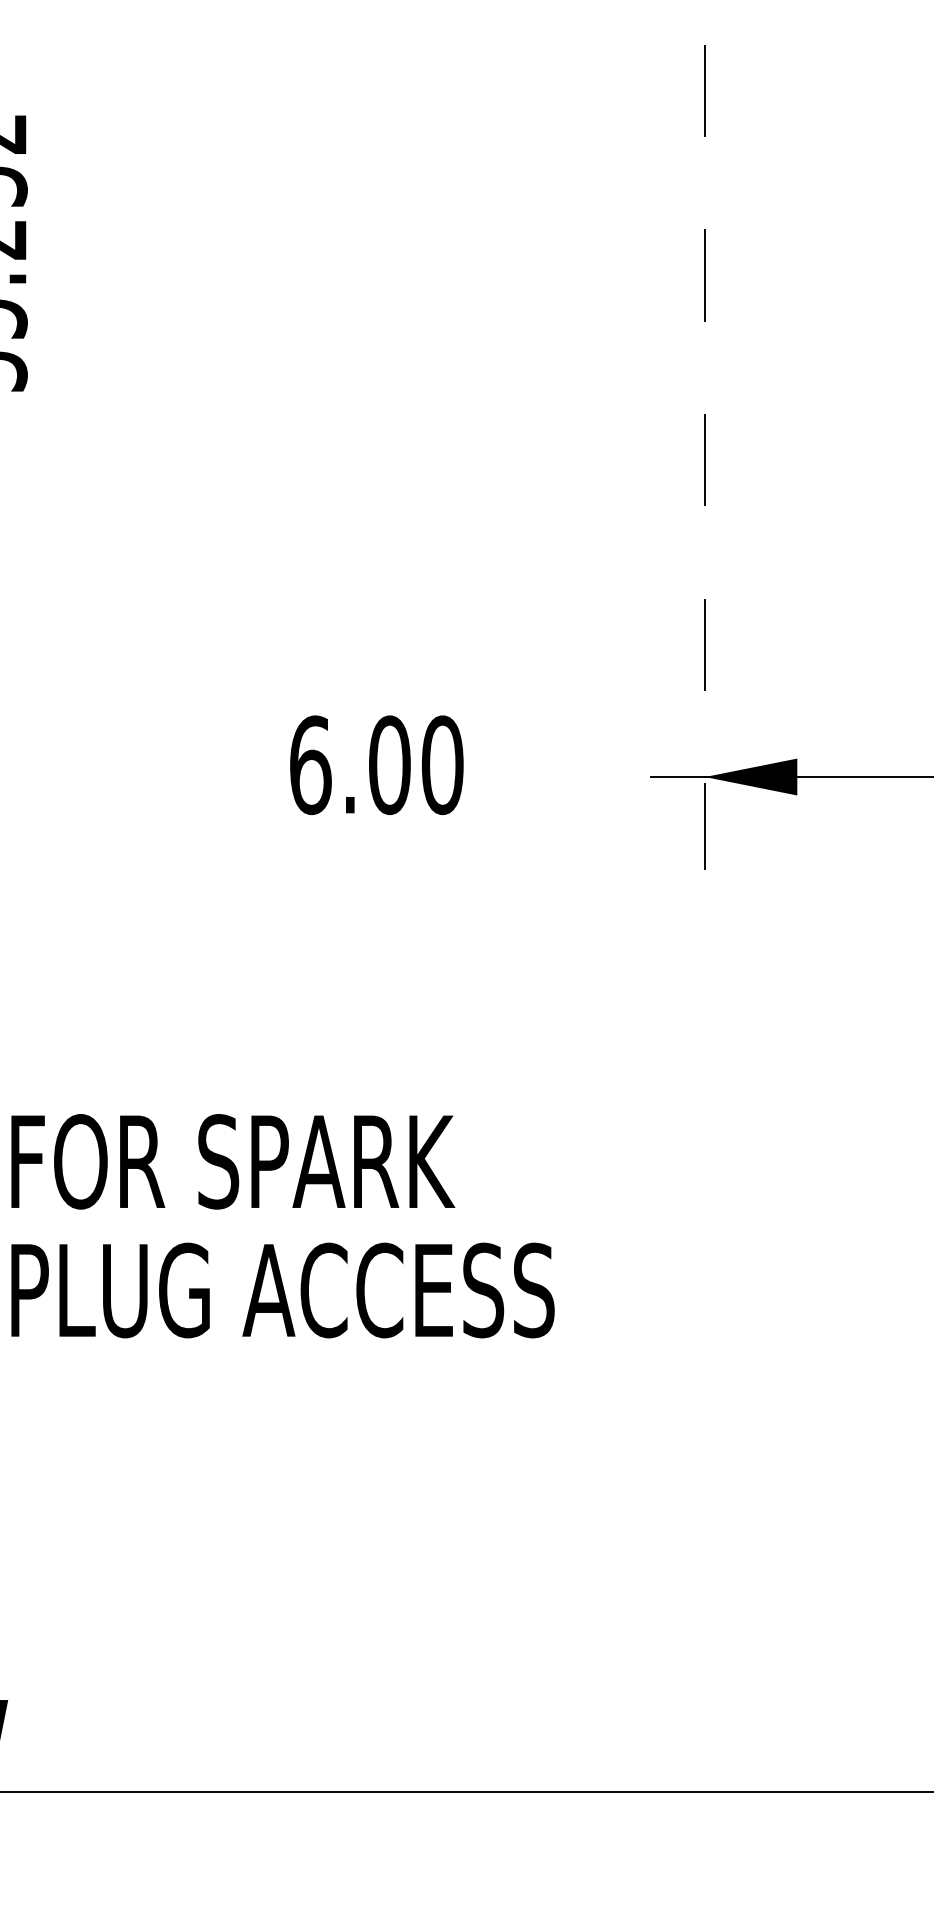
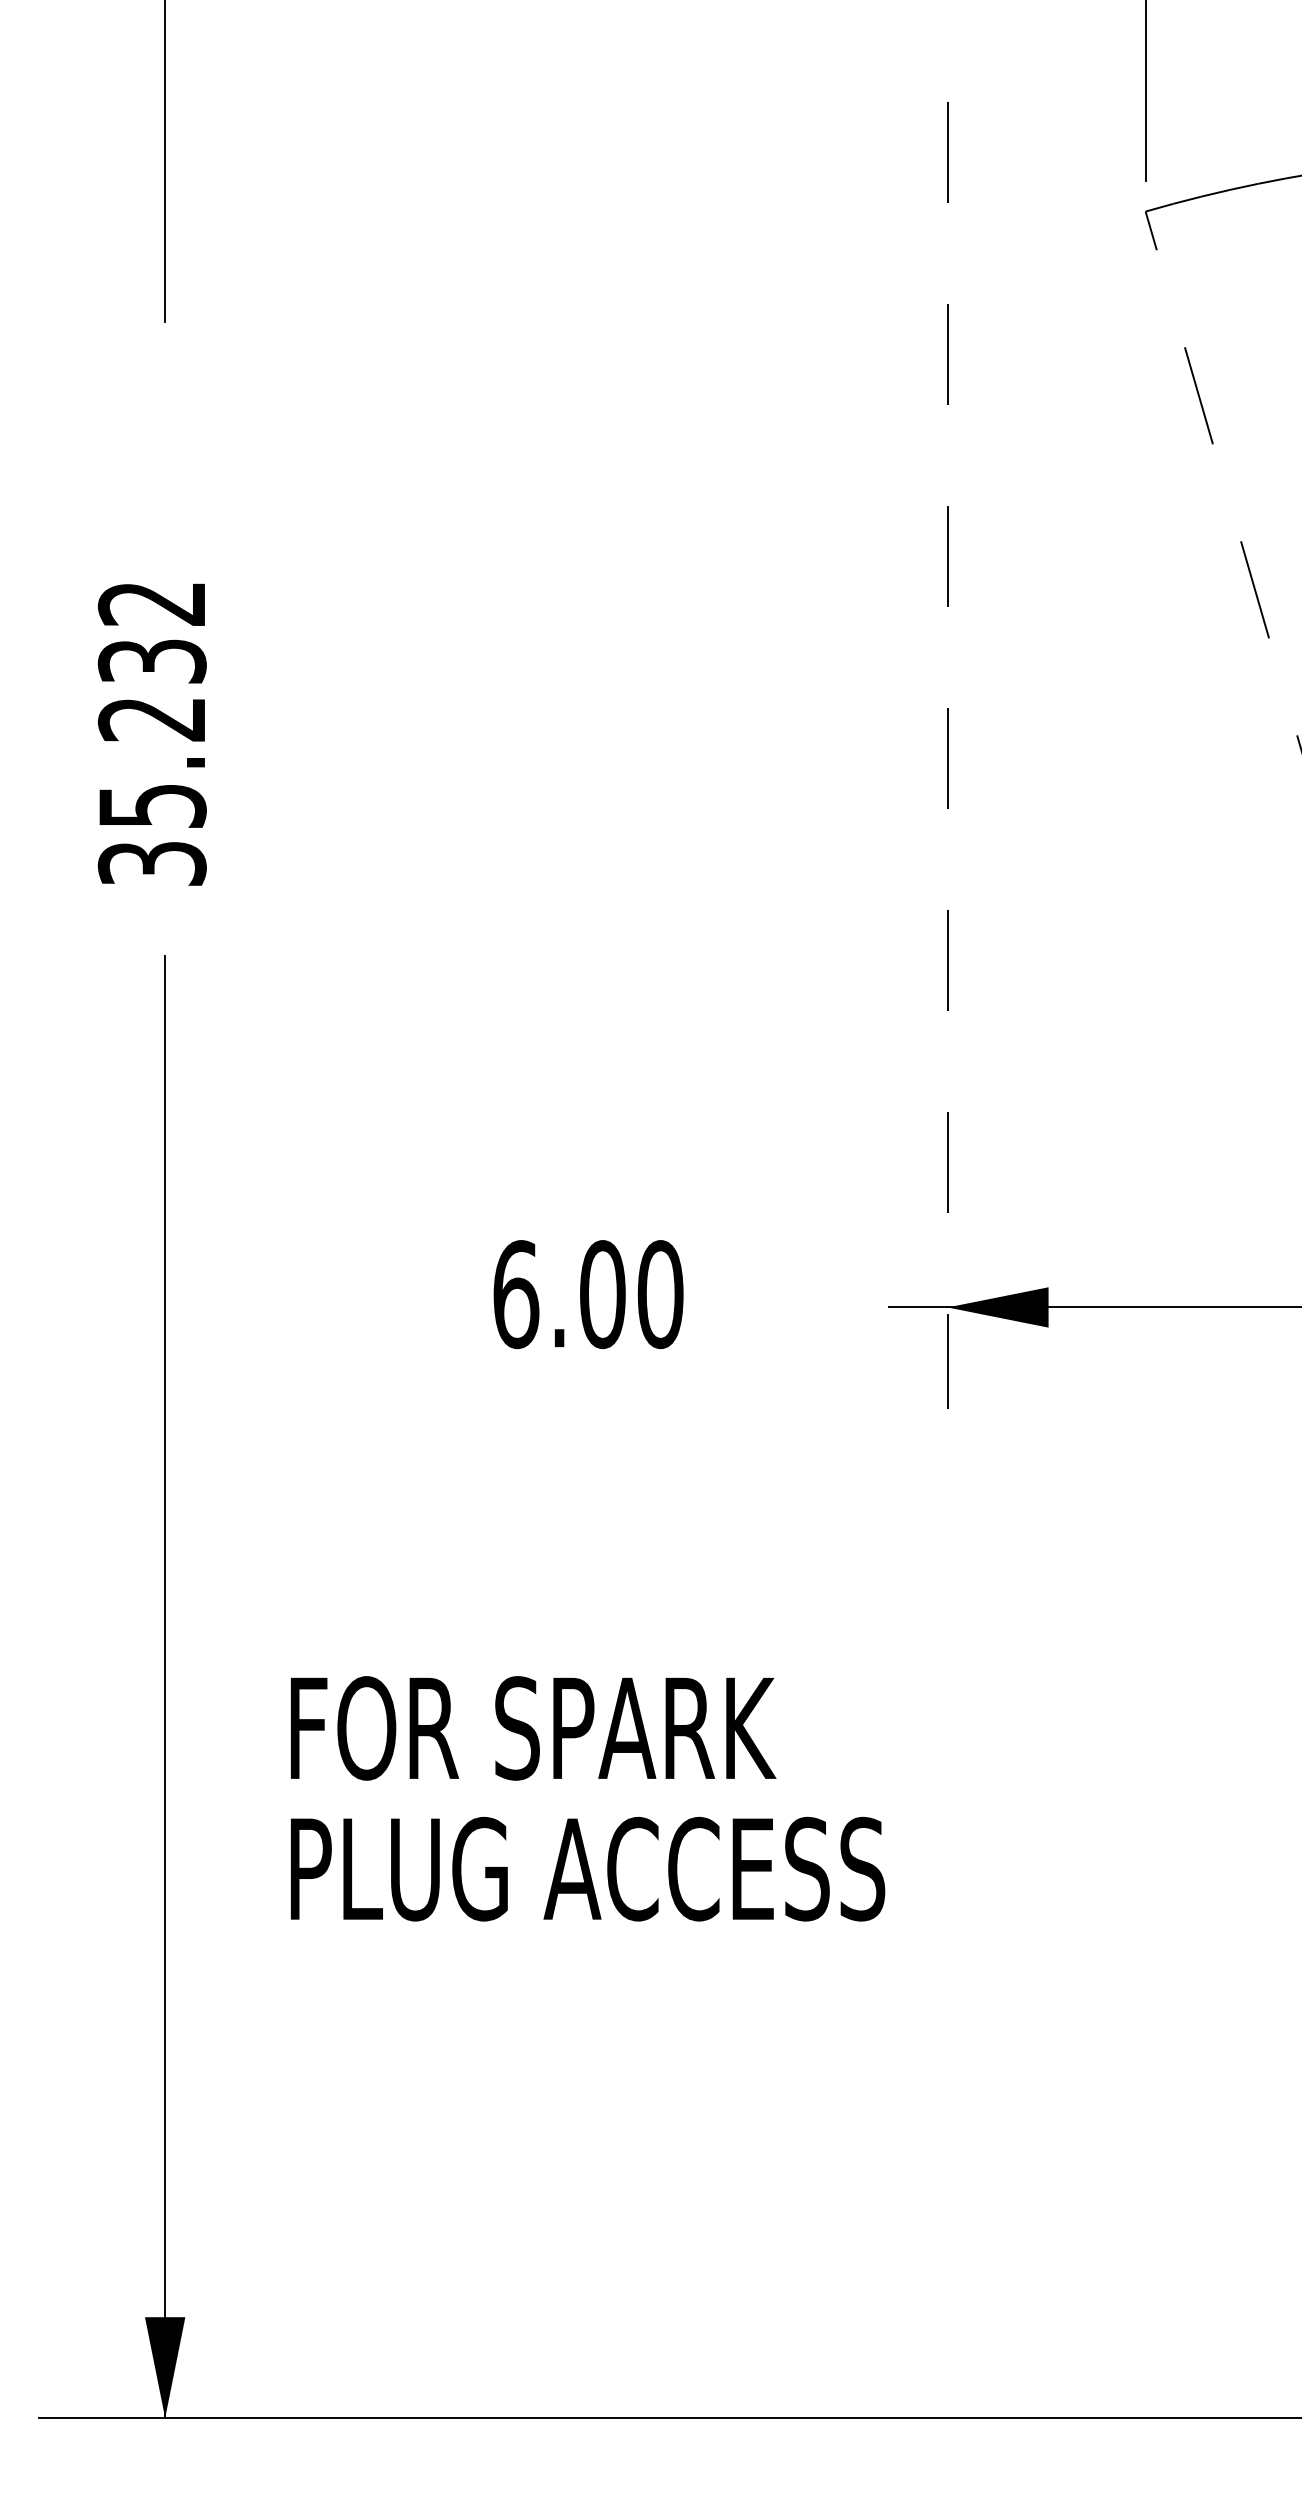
text: (282, 1225) -> (587, 1798), moved

